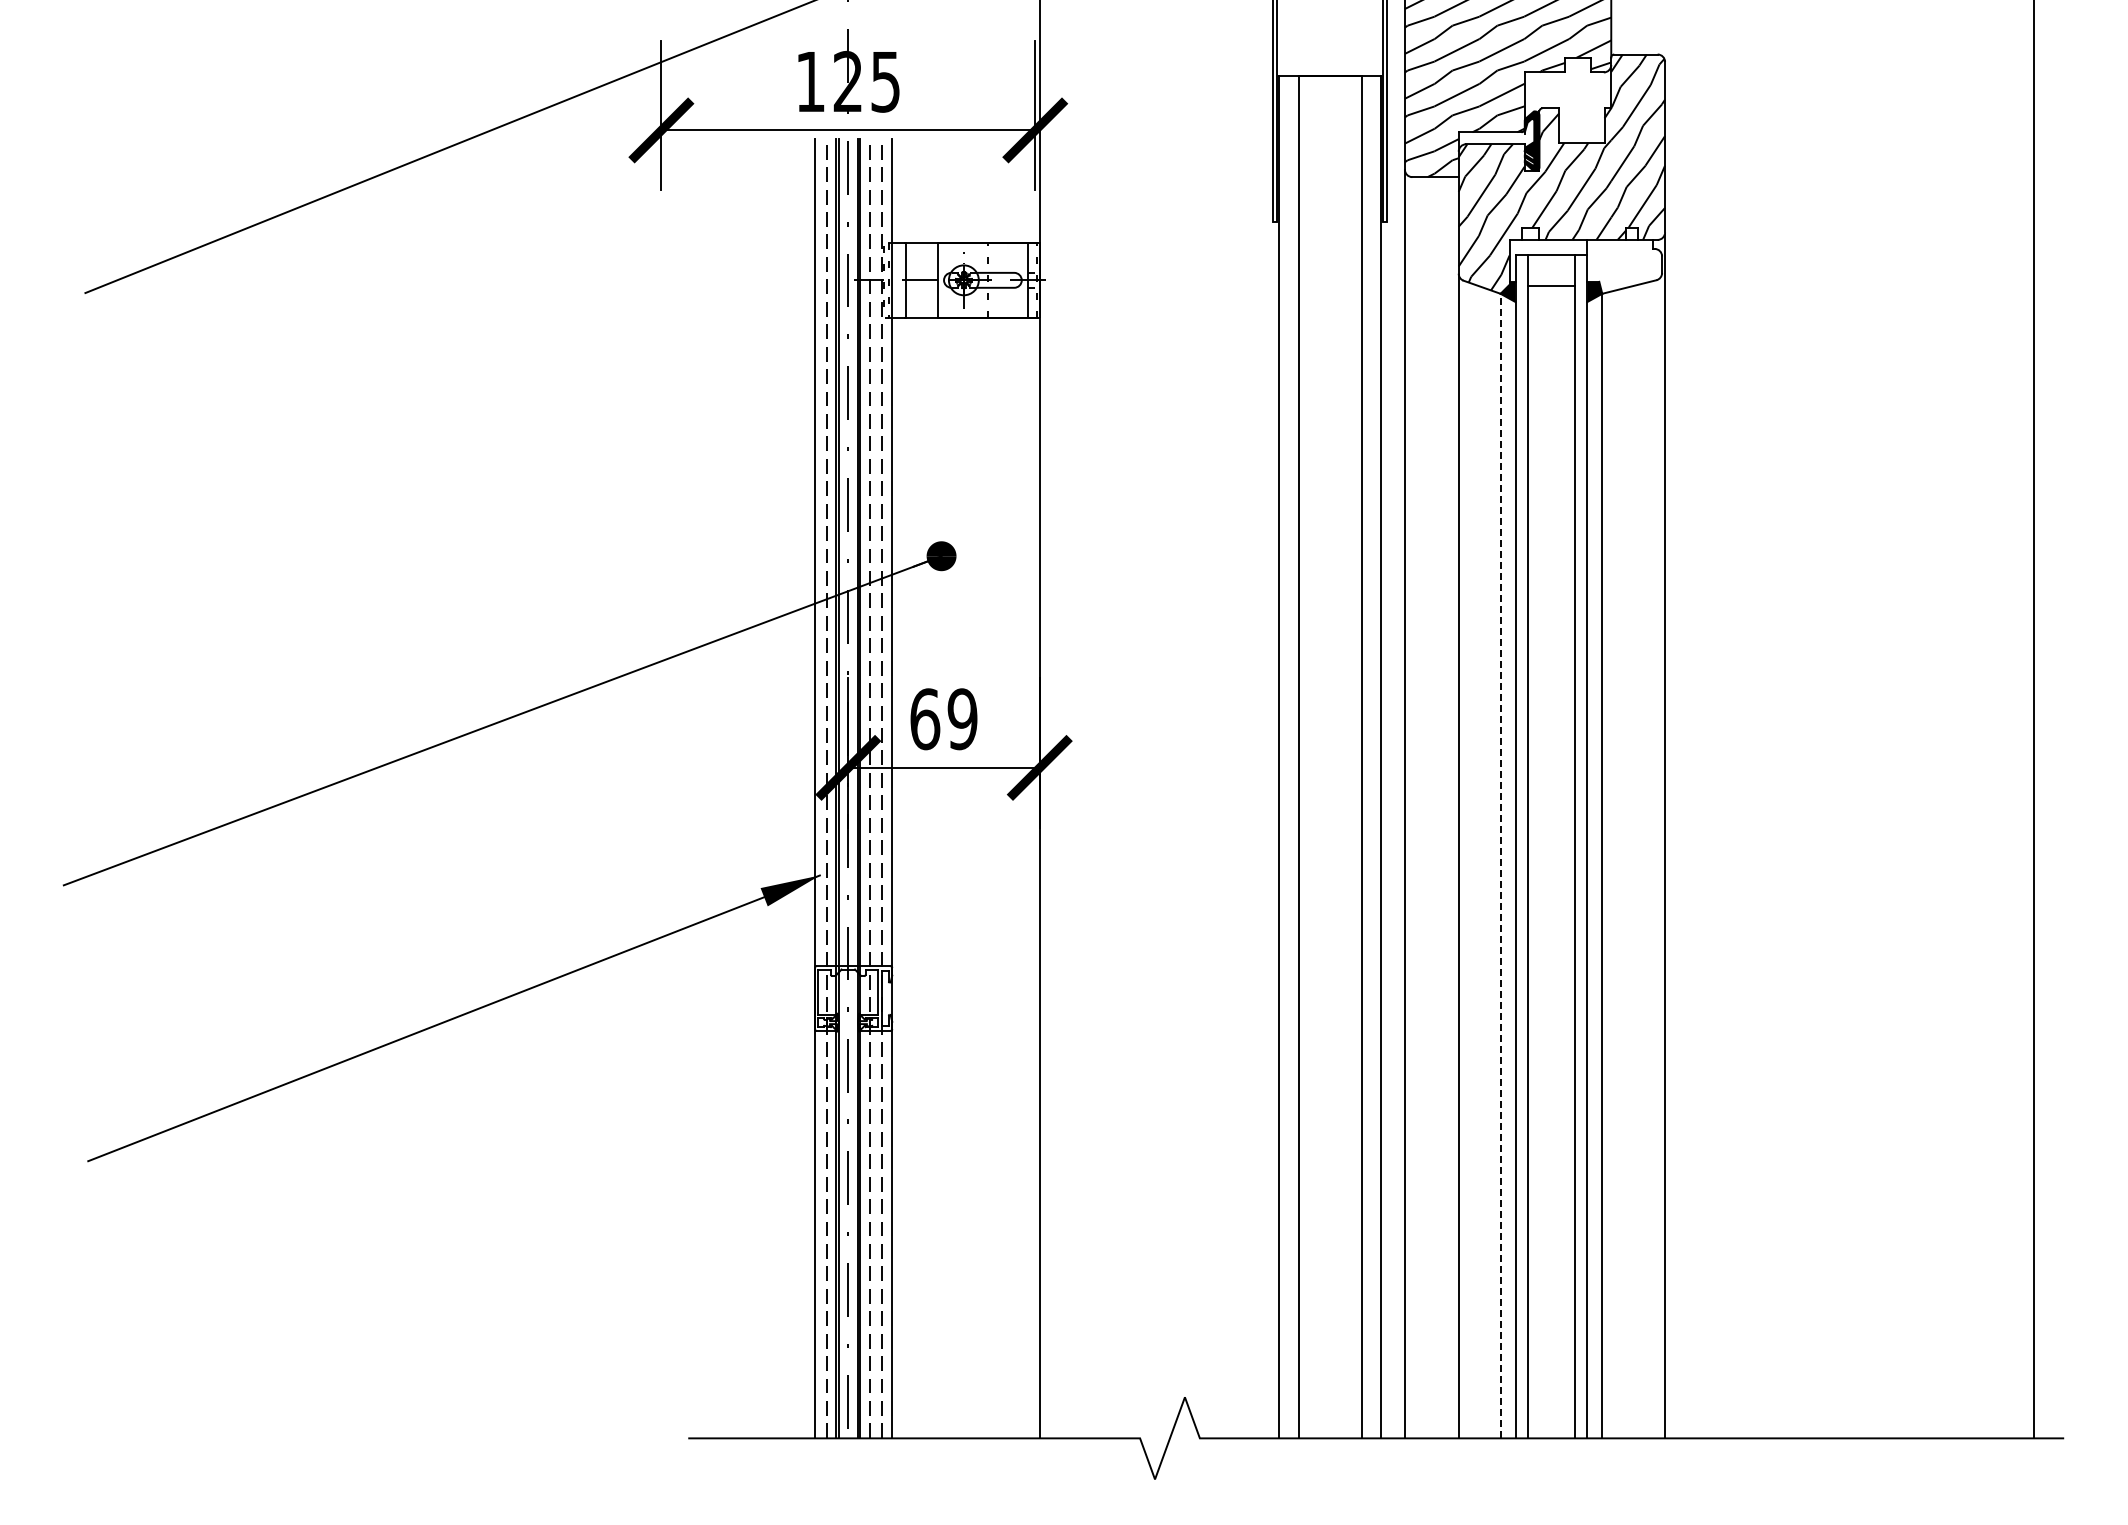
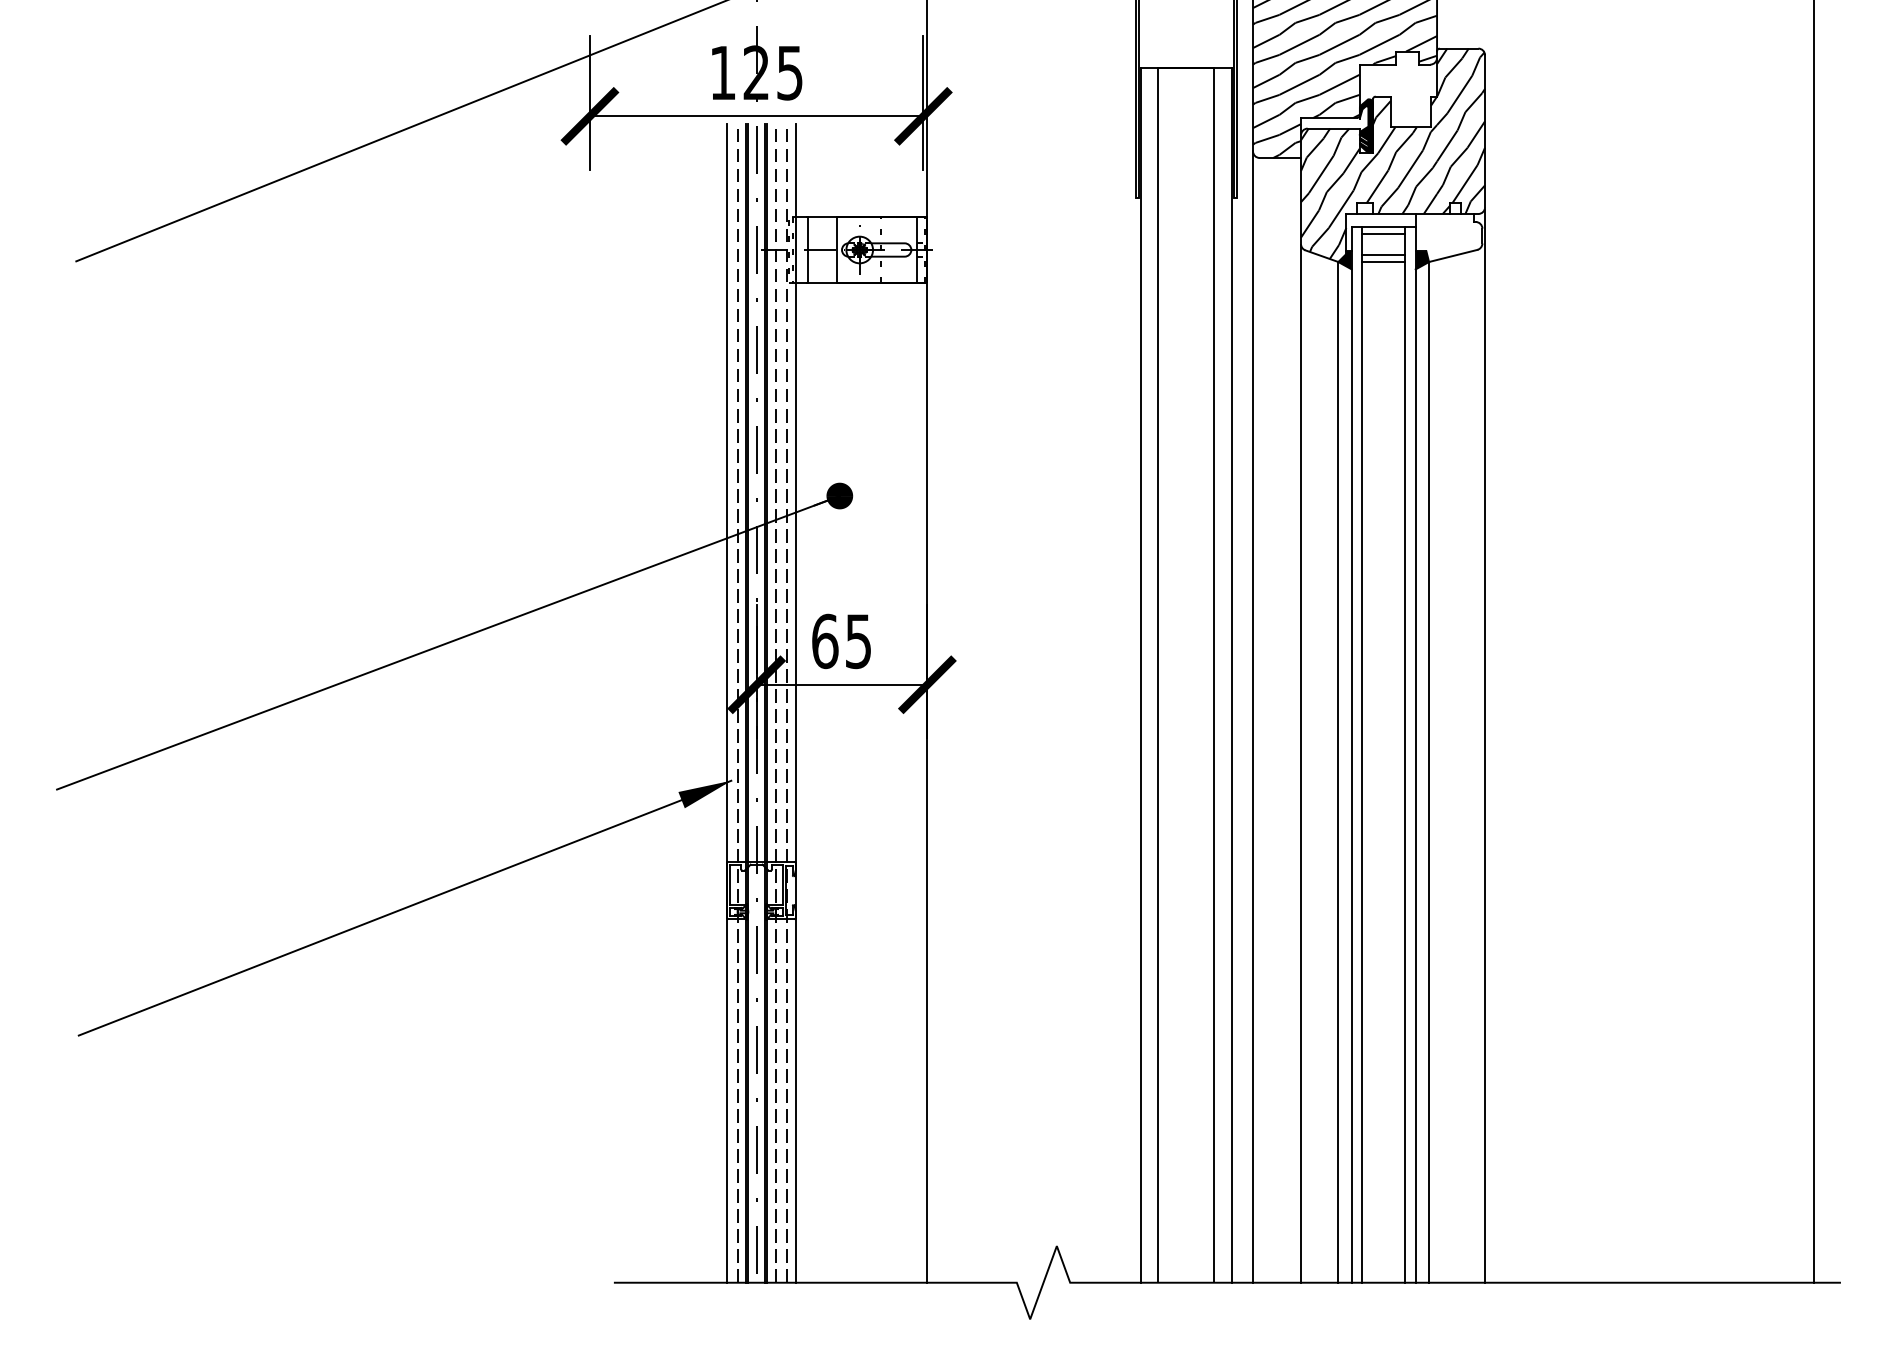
line: (1551, 262) -> (1383, 234), added
line: (1551, 293) -> (1383, 261), added
text: (962, 719) -> (858, 641), 69 -> 65
line: (1500, 865) -> (1338, 771), dashed -> solid

